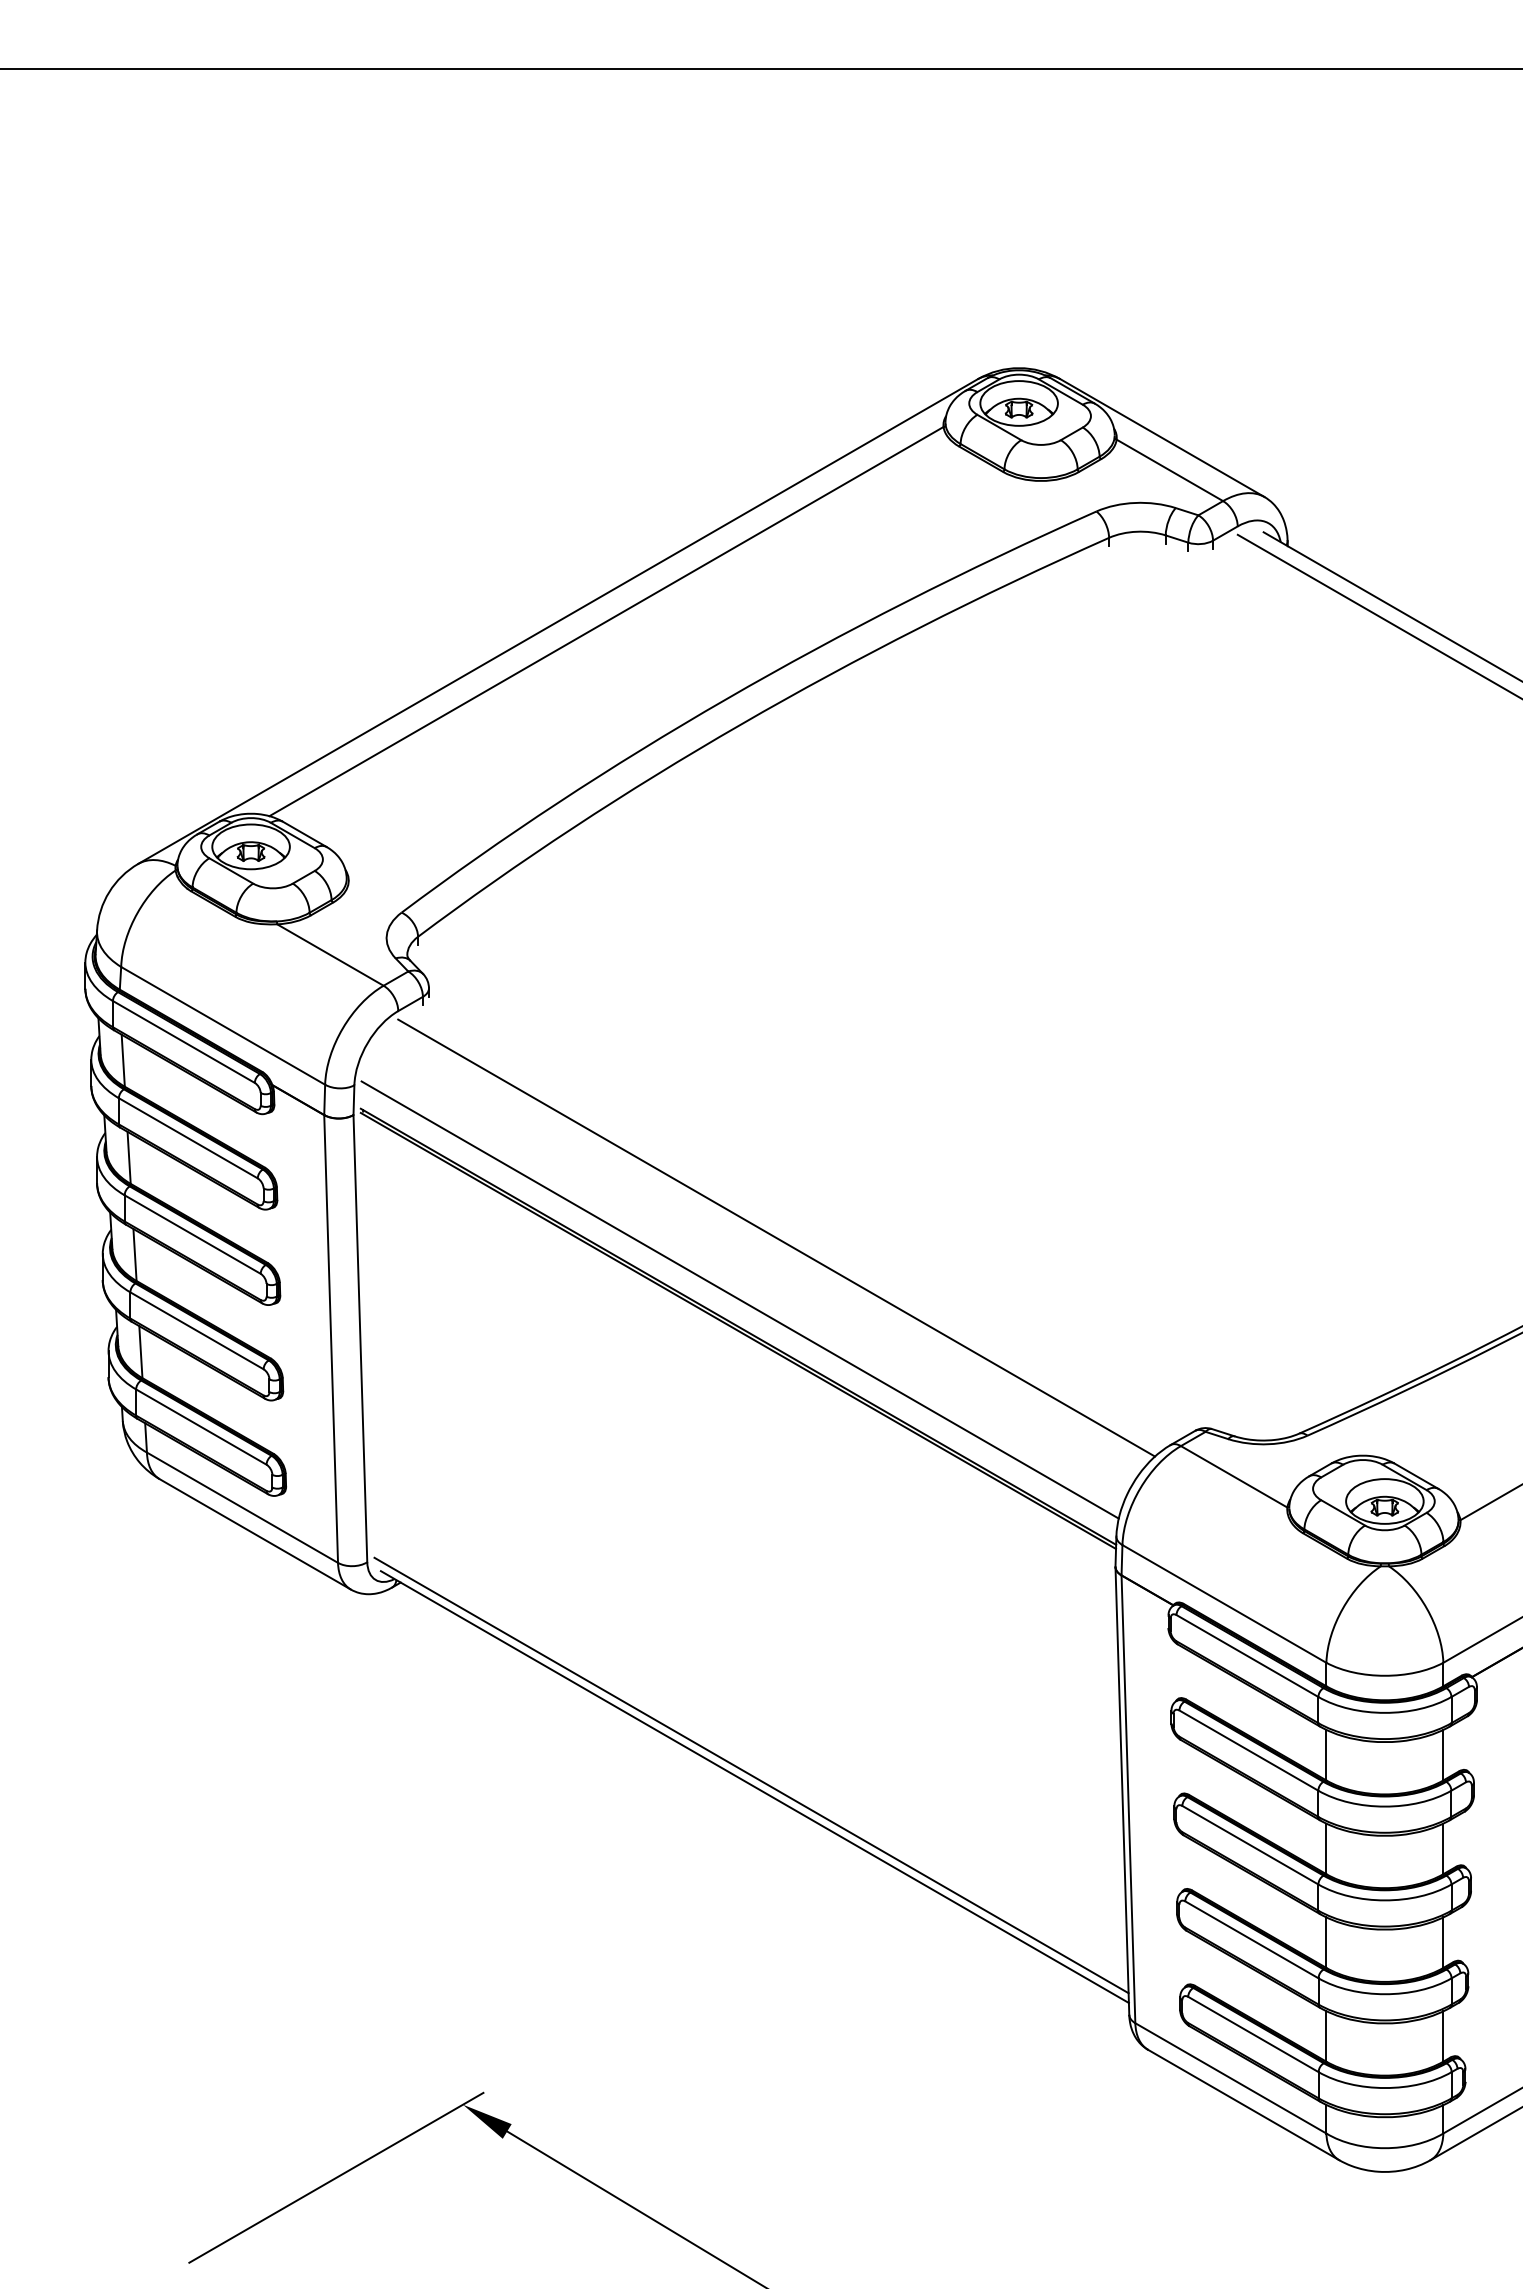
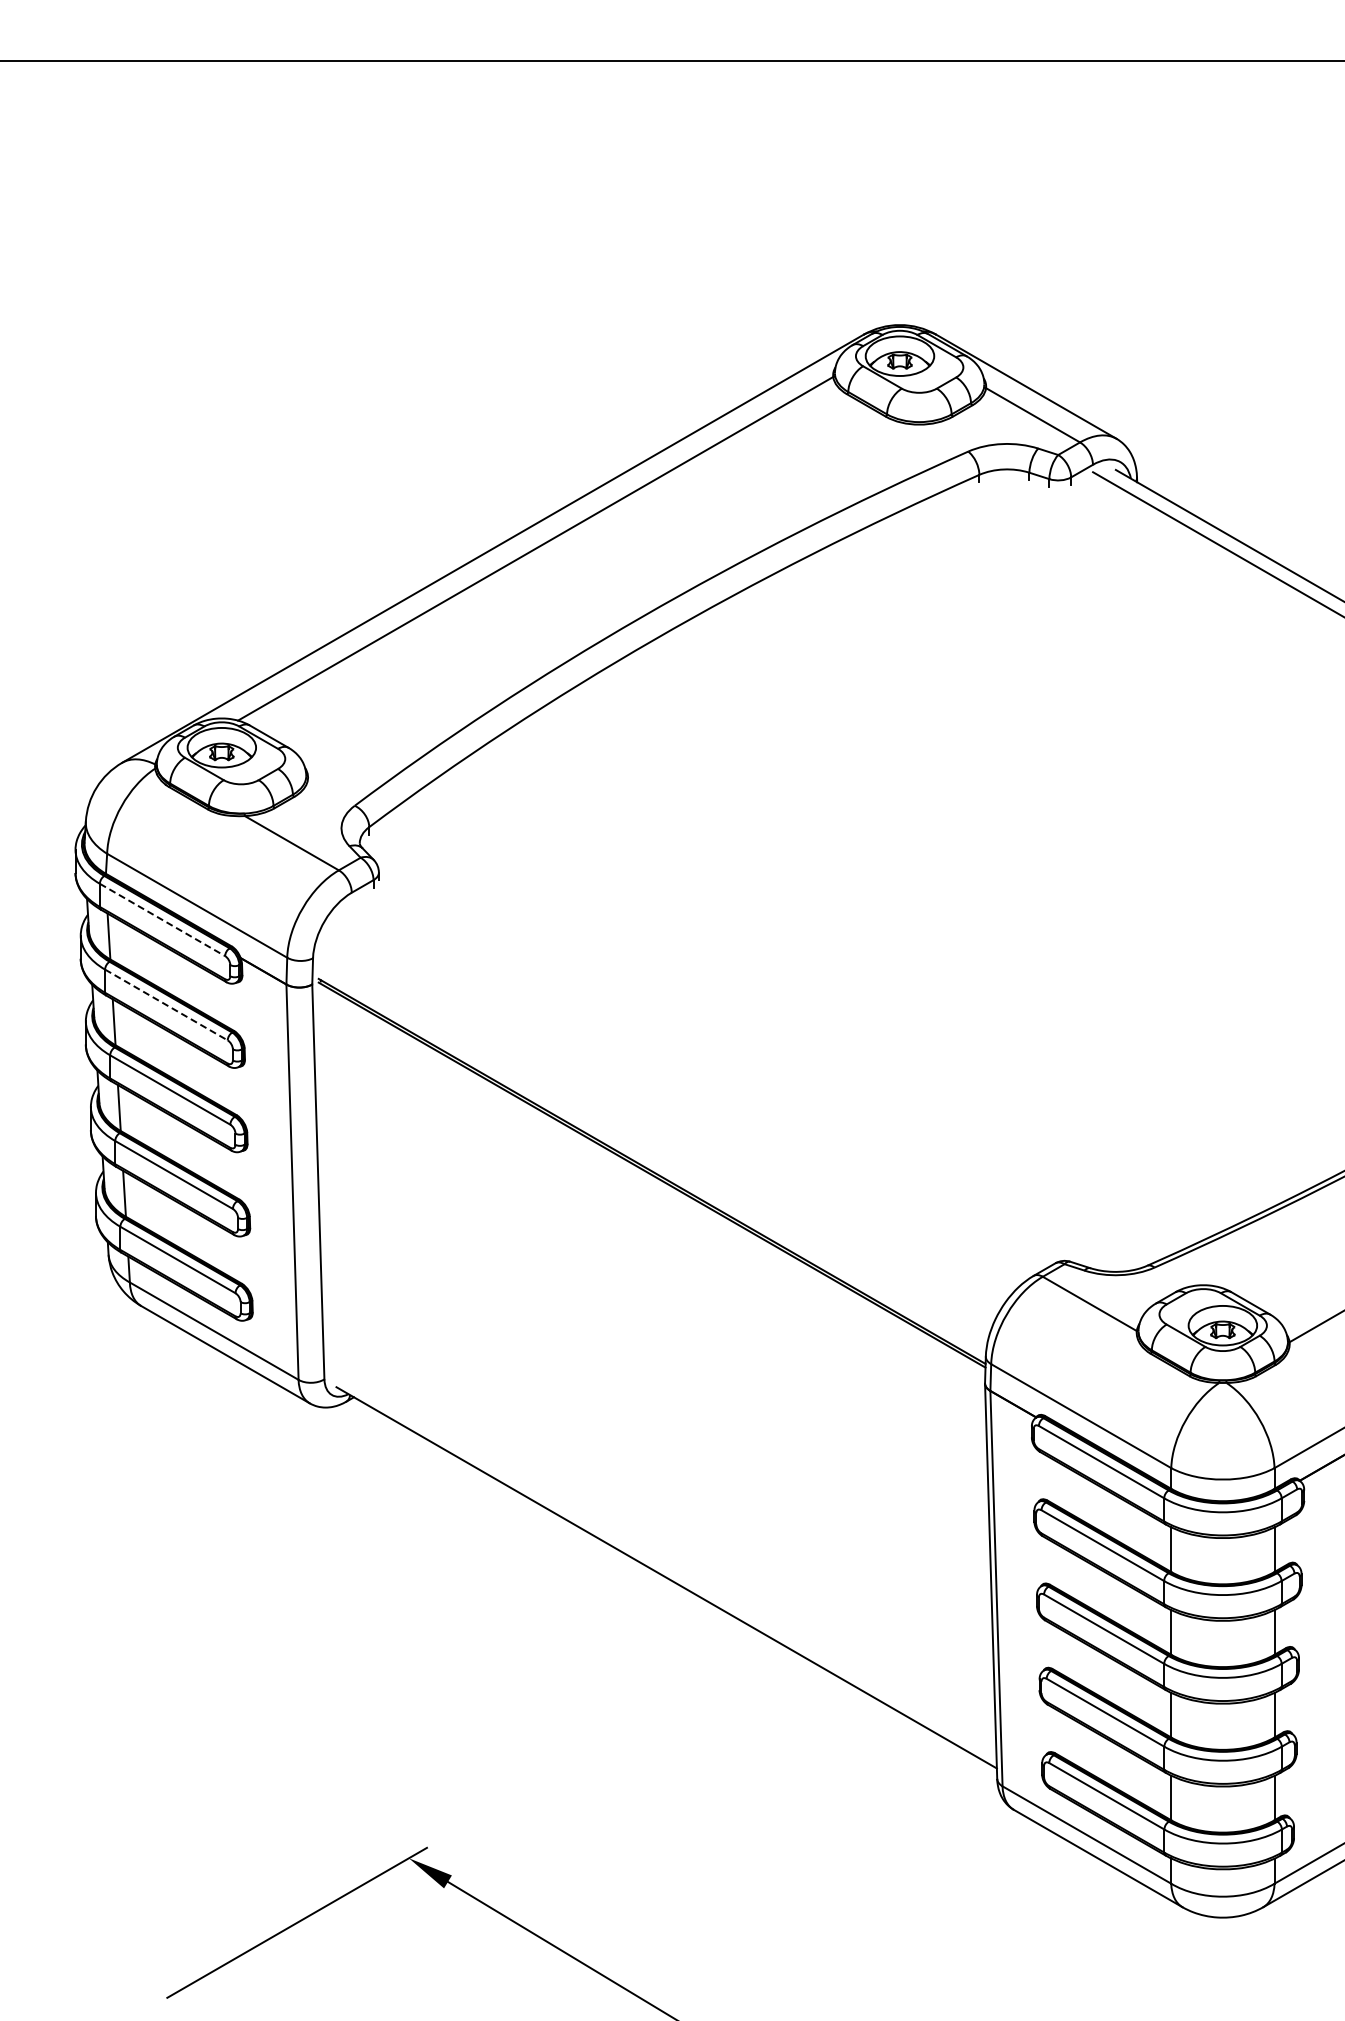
line: (183, 1042) -> (162, 920), solid -> dashed
line: (188, 1138) -> (166, 1005), solid -> dashed
line: (776, 1238) -> (685, 1093), removed
line: (739, 1299) -> (653, 1147), removed
line: (751, 1775) -> (663, 1567), removed

